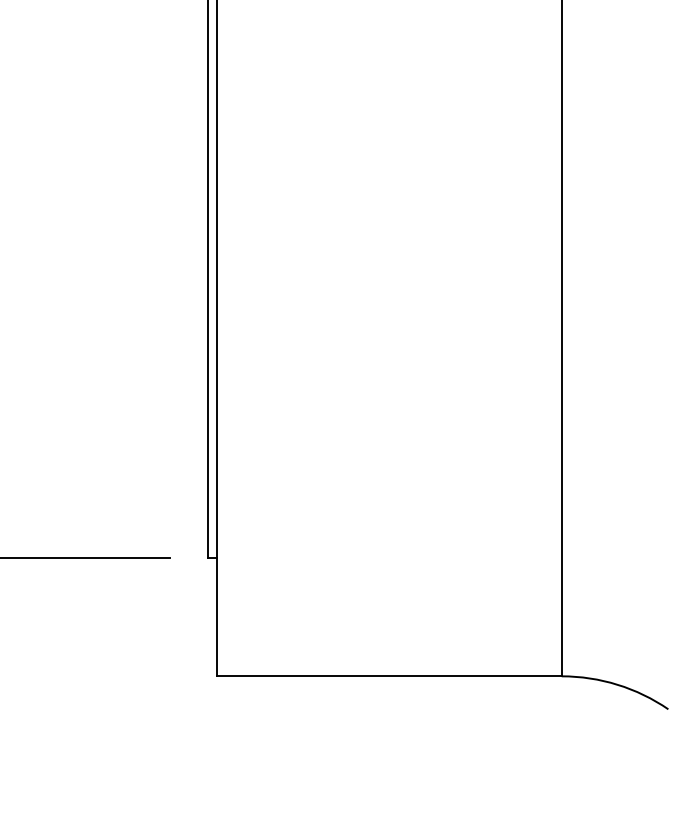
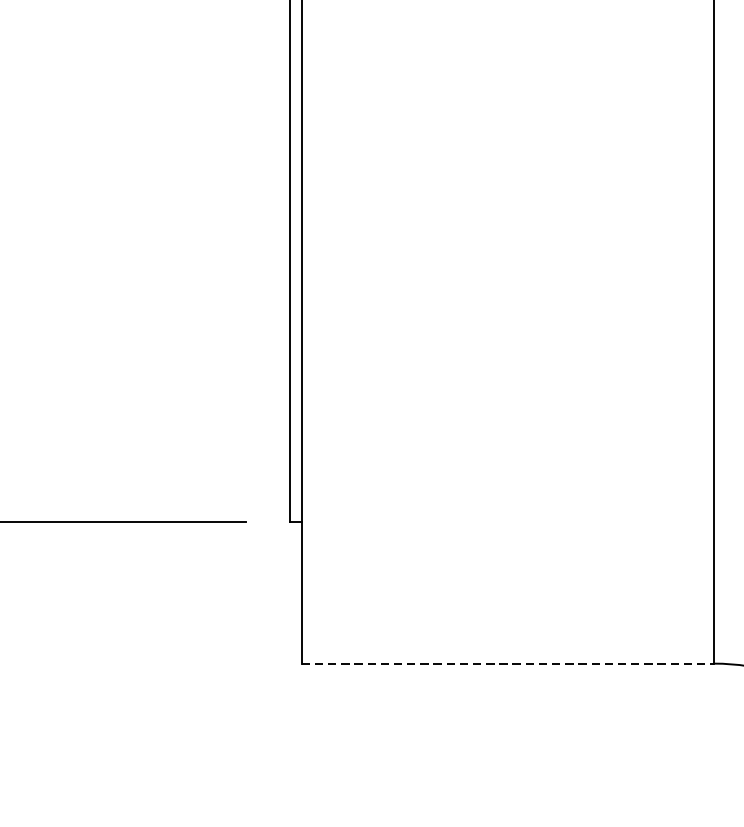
line: (390, 676) -> (509, 663), solid -> dashed

